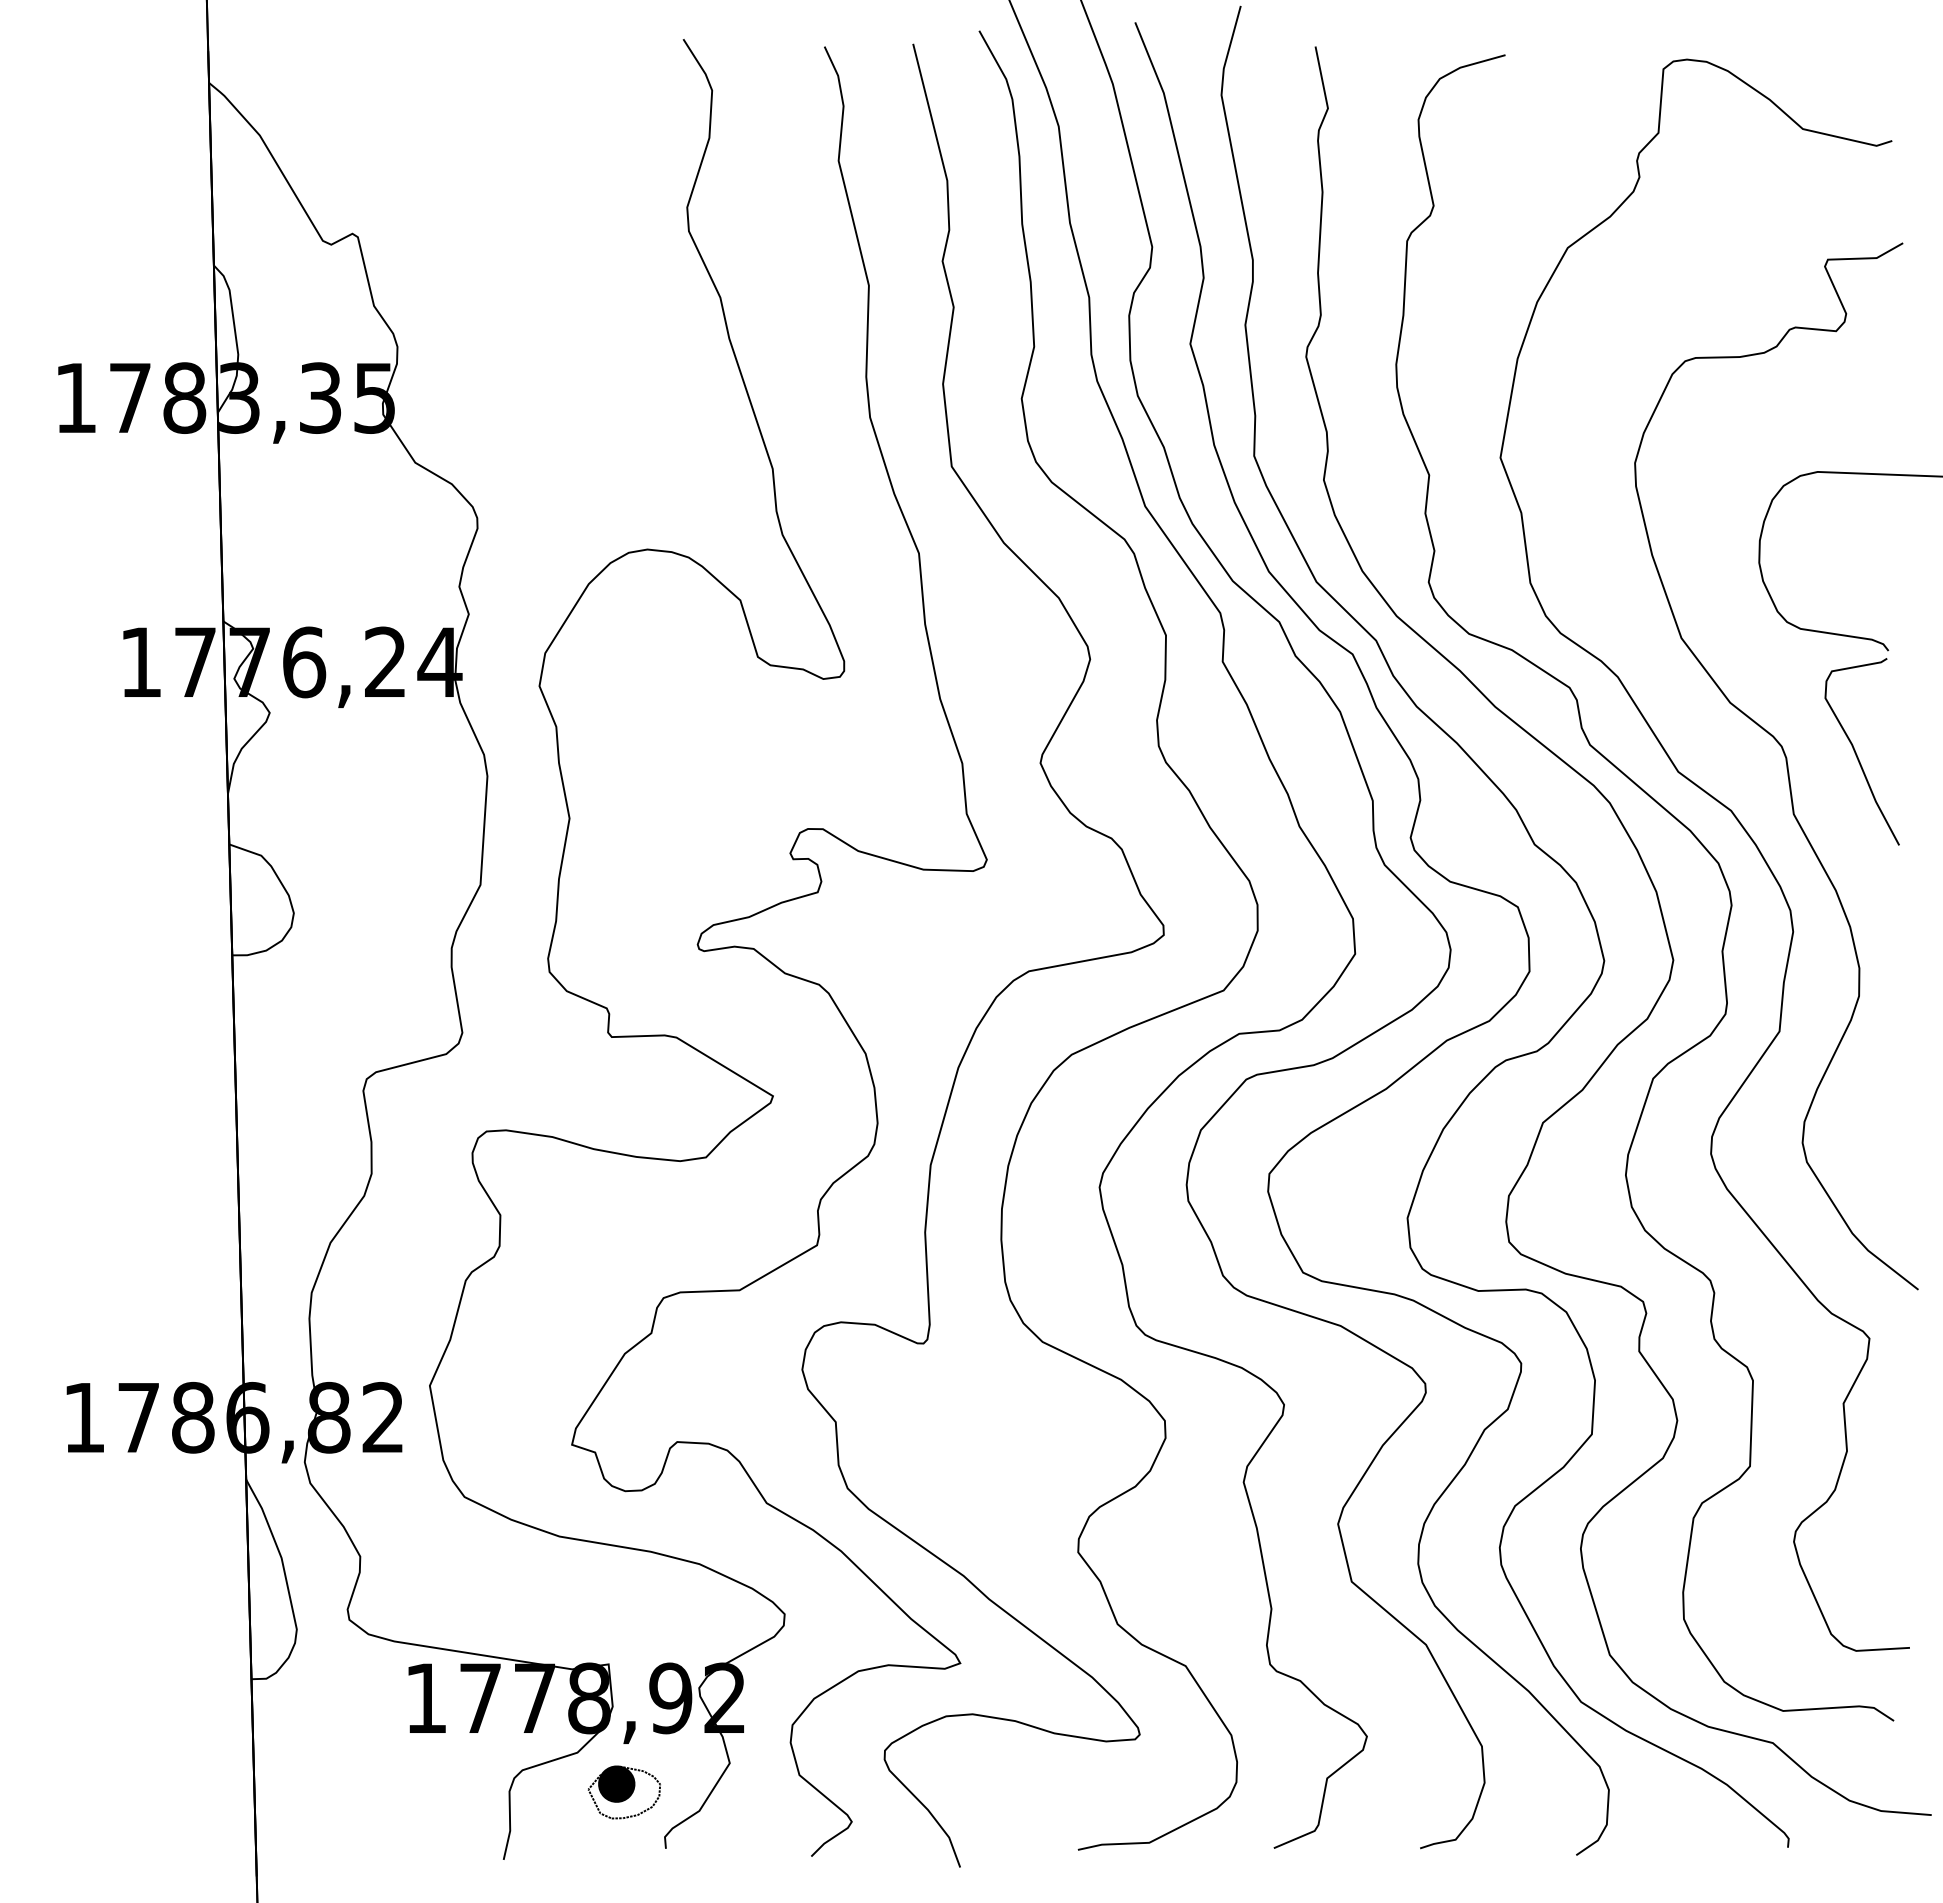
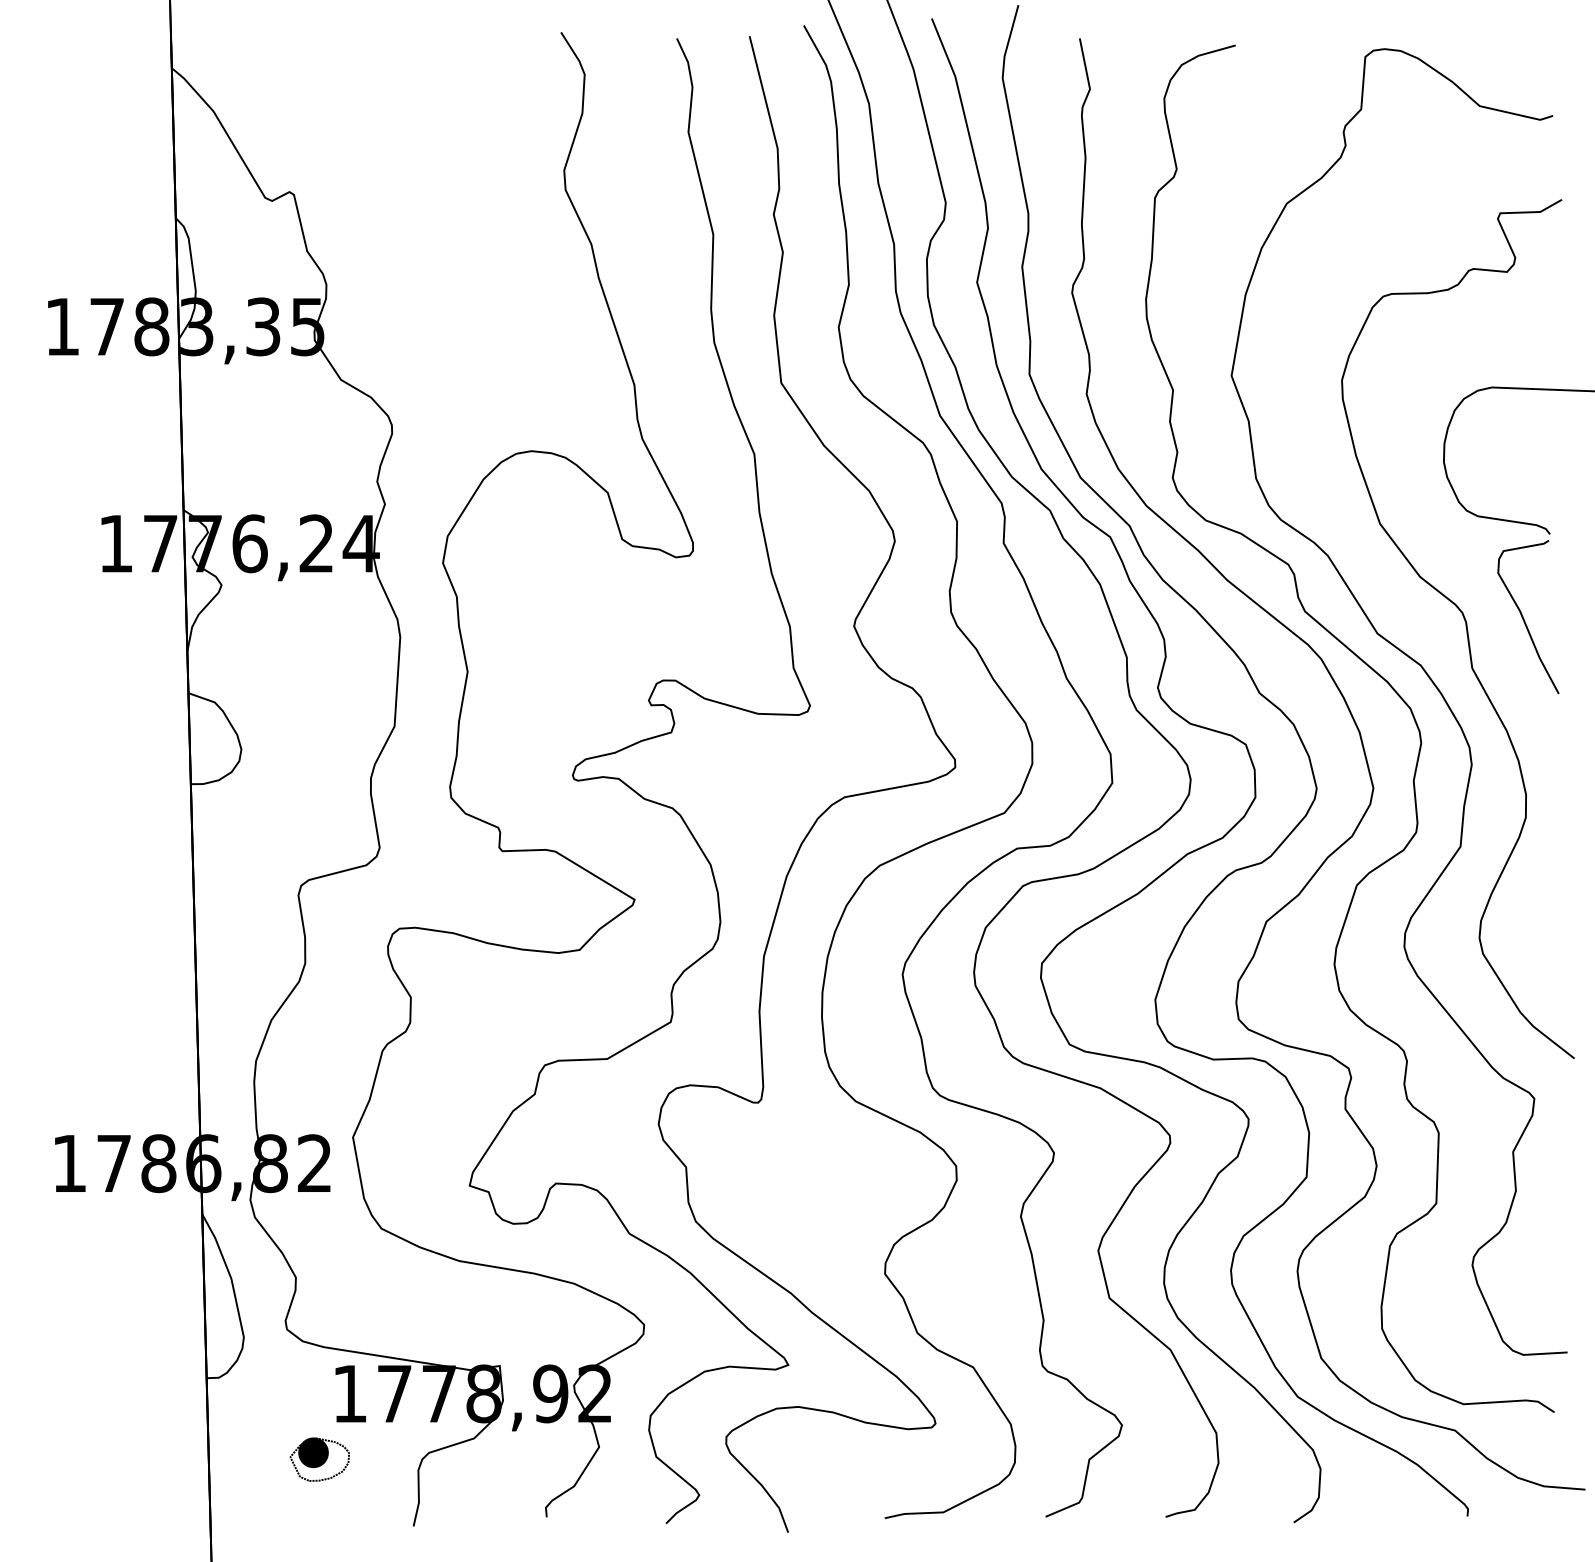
part: (623, 1792) -> (319, 1459), moved

